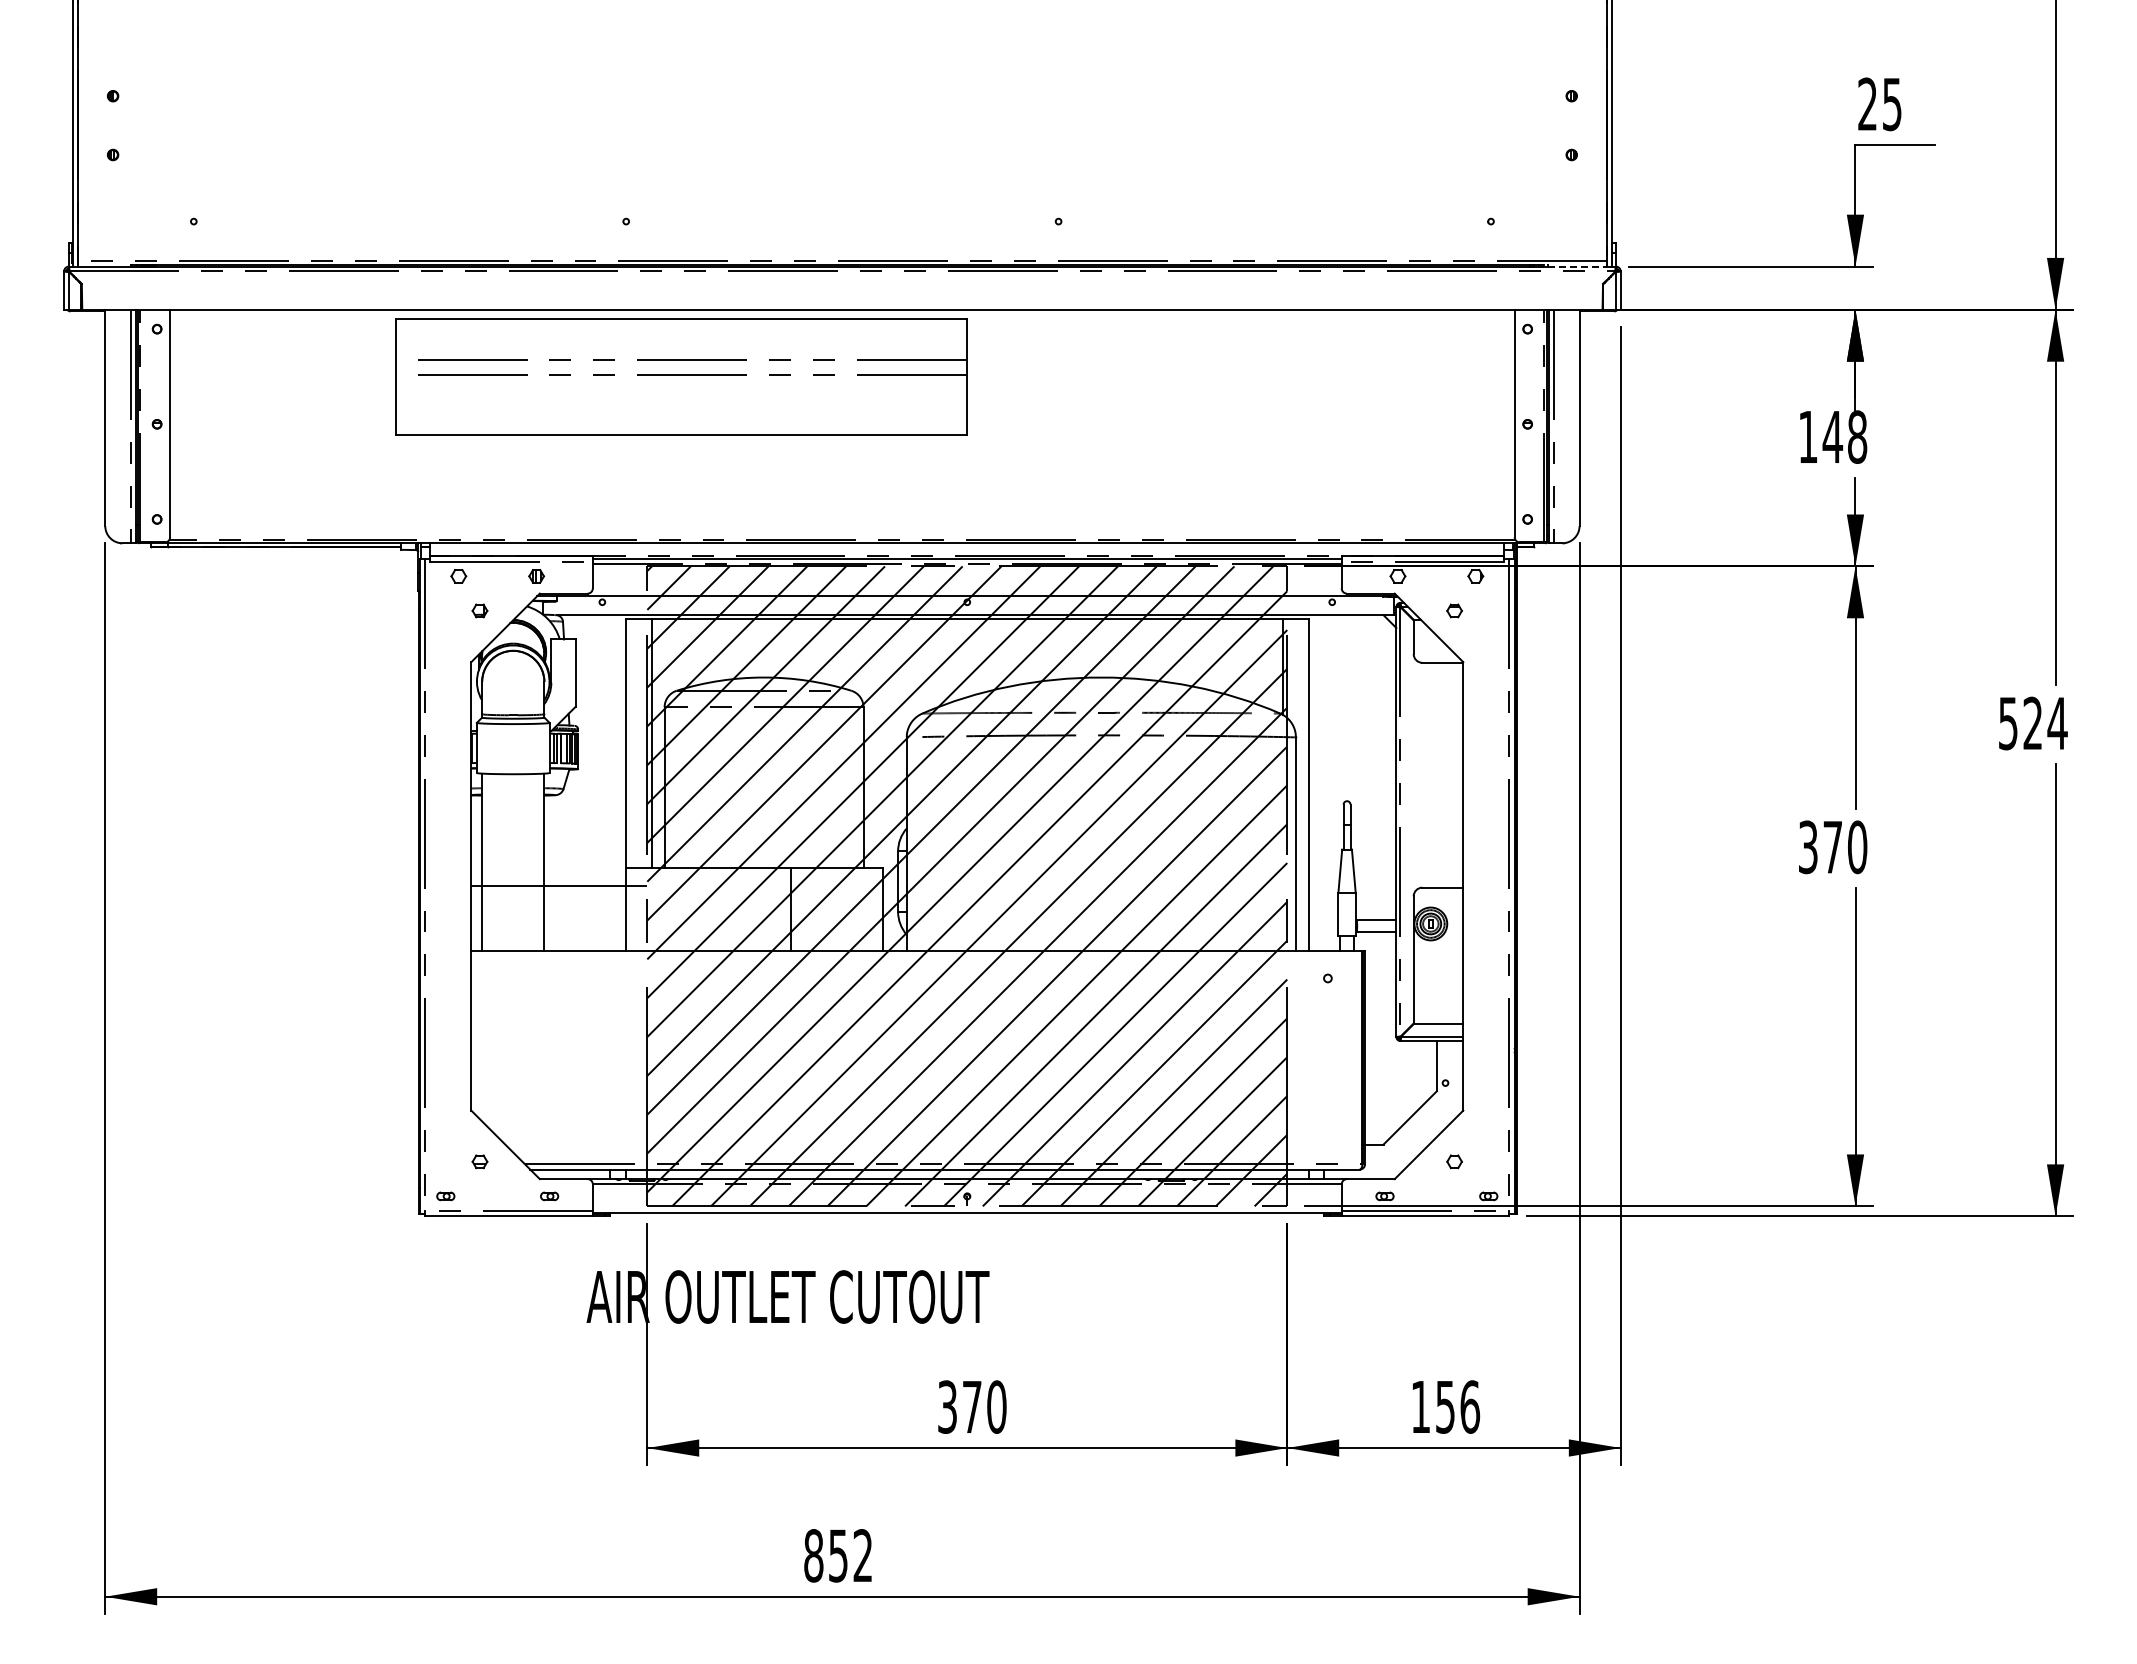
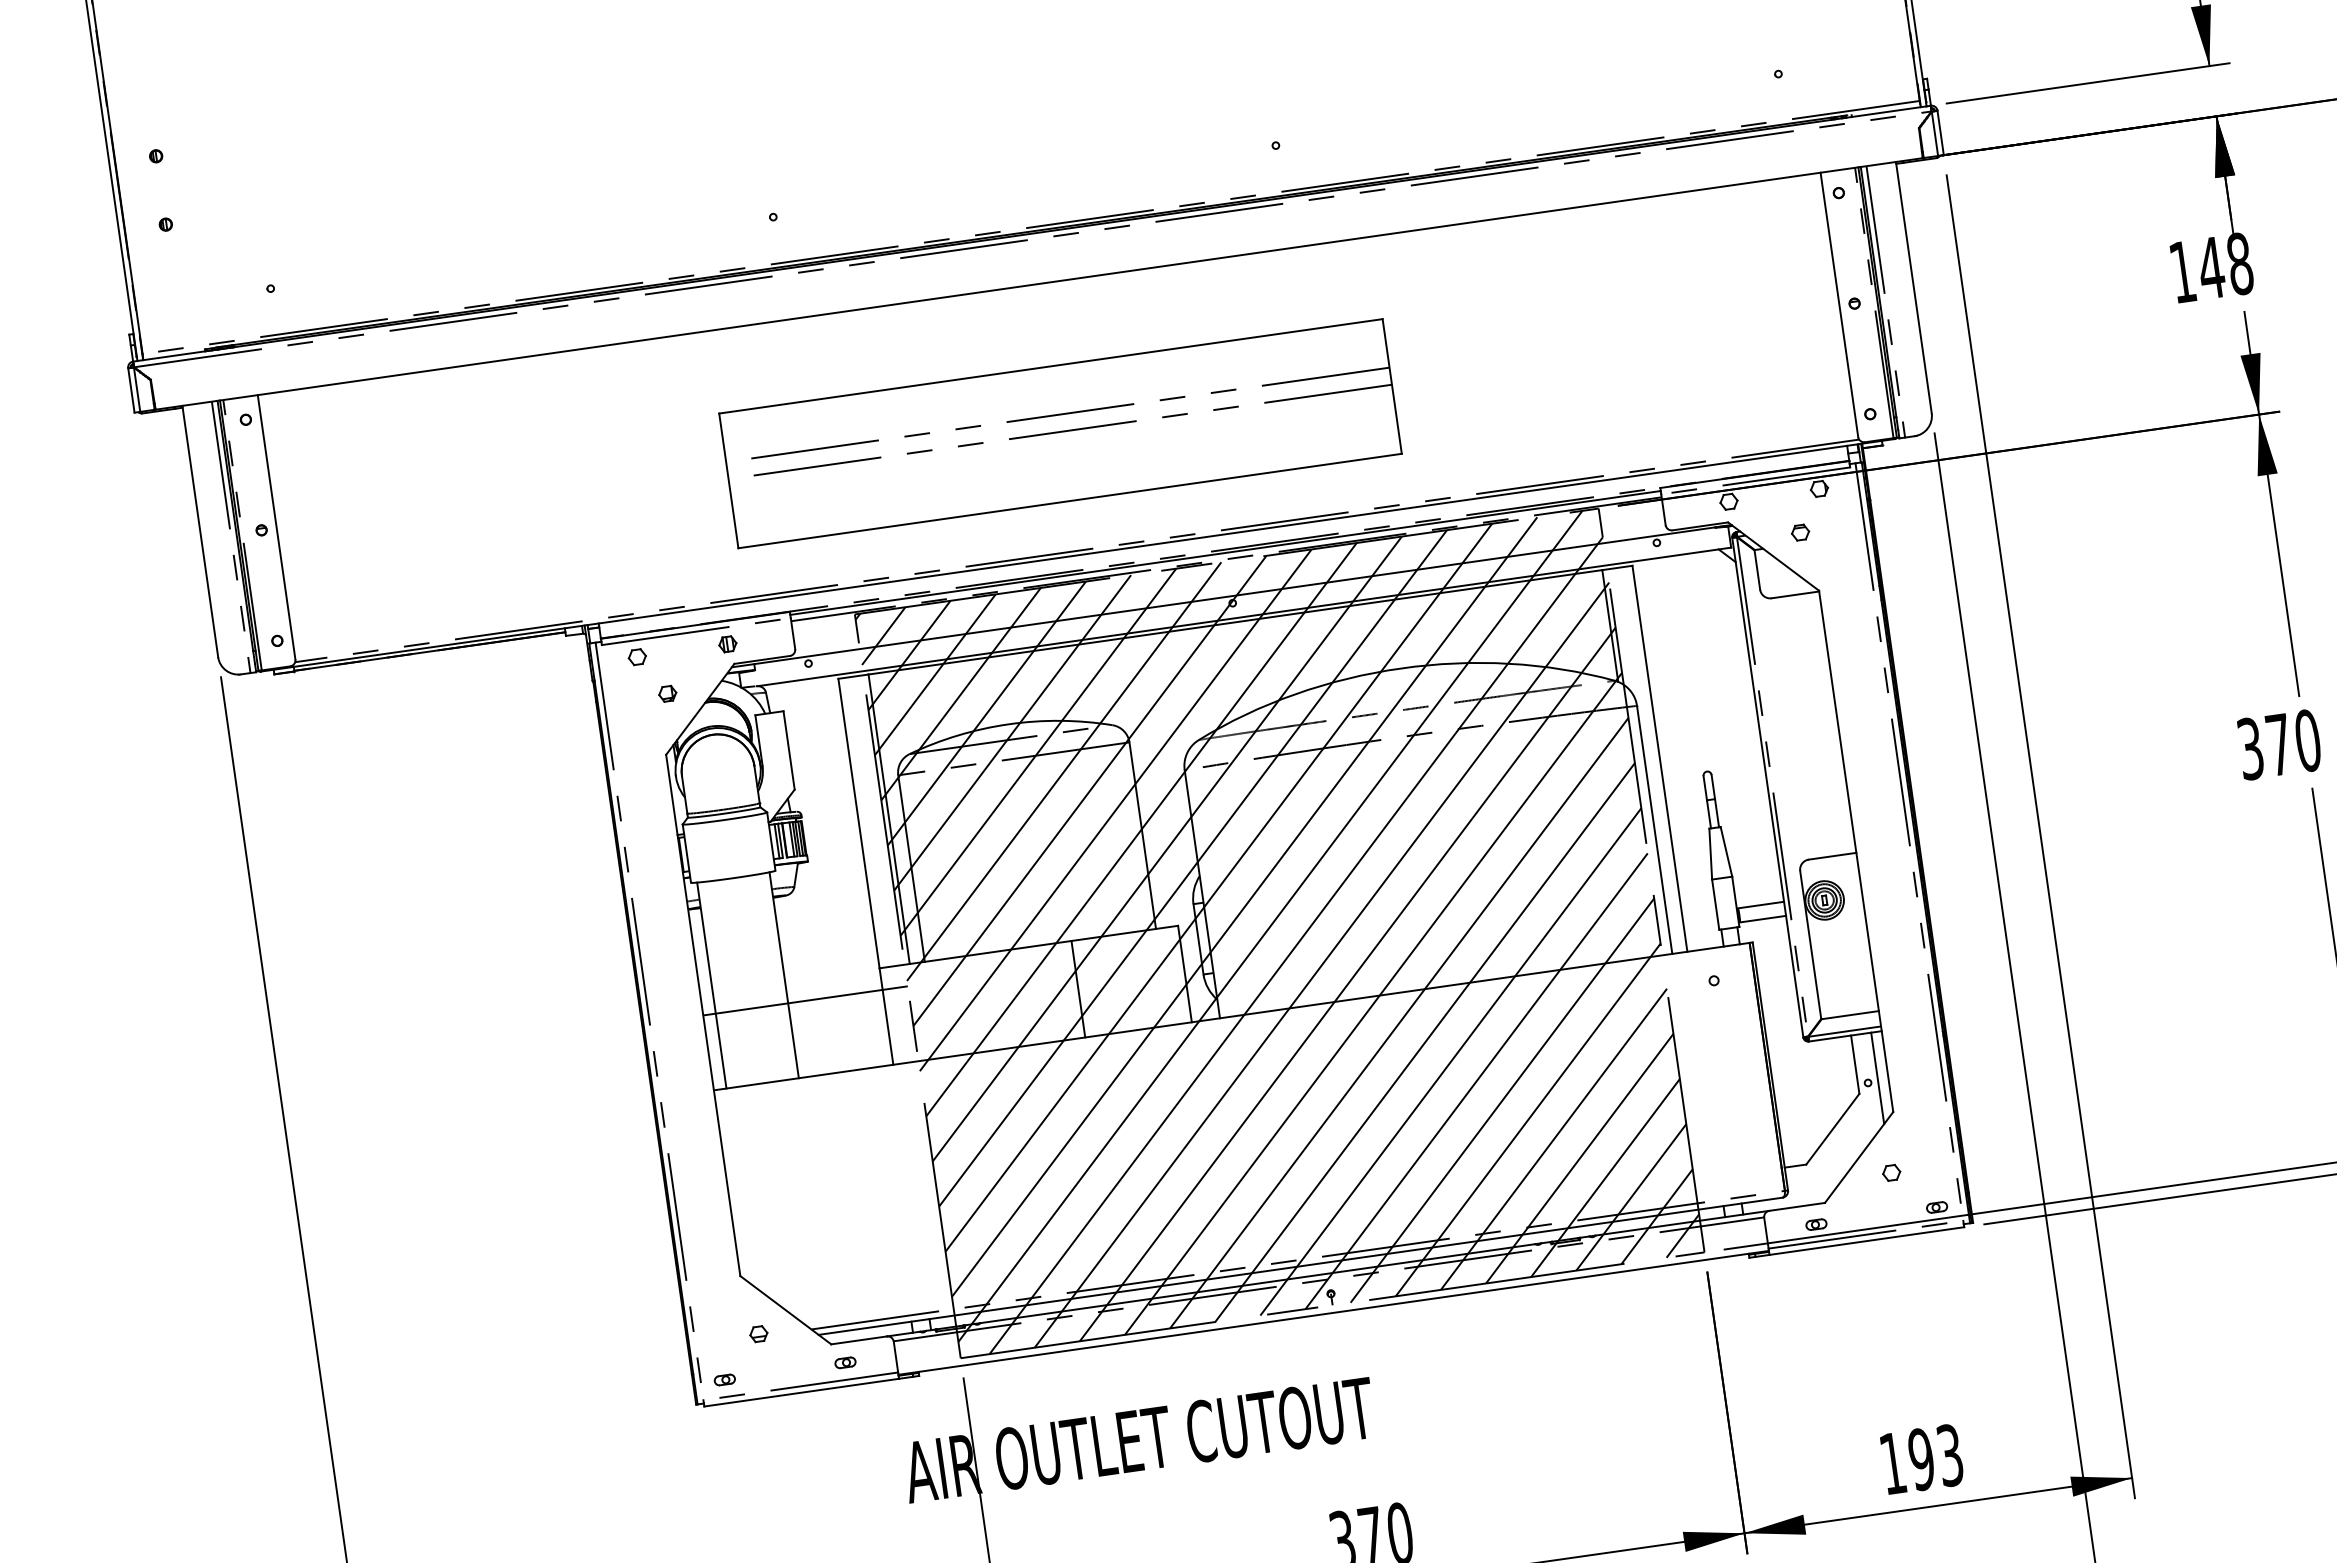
line: (1577, 266) -> (1886, 111), dashed -> solid
part: (681, 376) -> (1060, 433), moved
line: (1454, 1080) -> (1878, 1078), added
text: (1457, 1406) -> (1935, 1456), 156 -> 193

